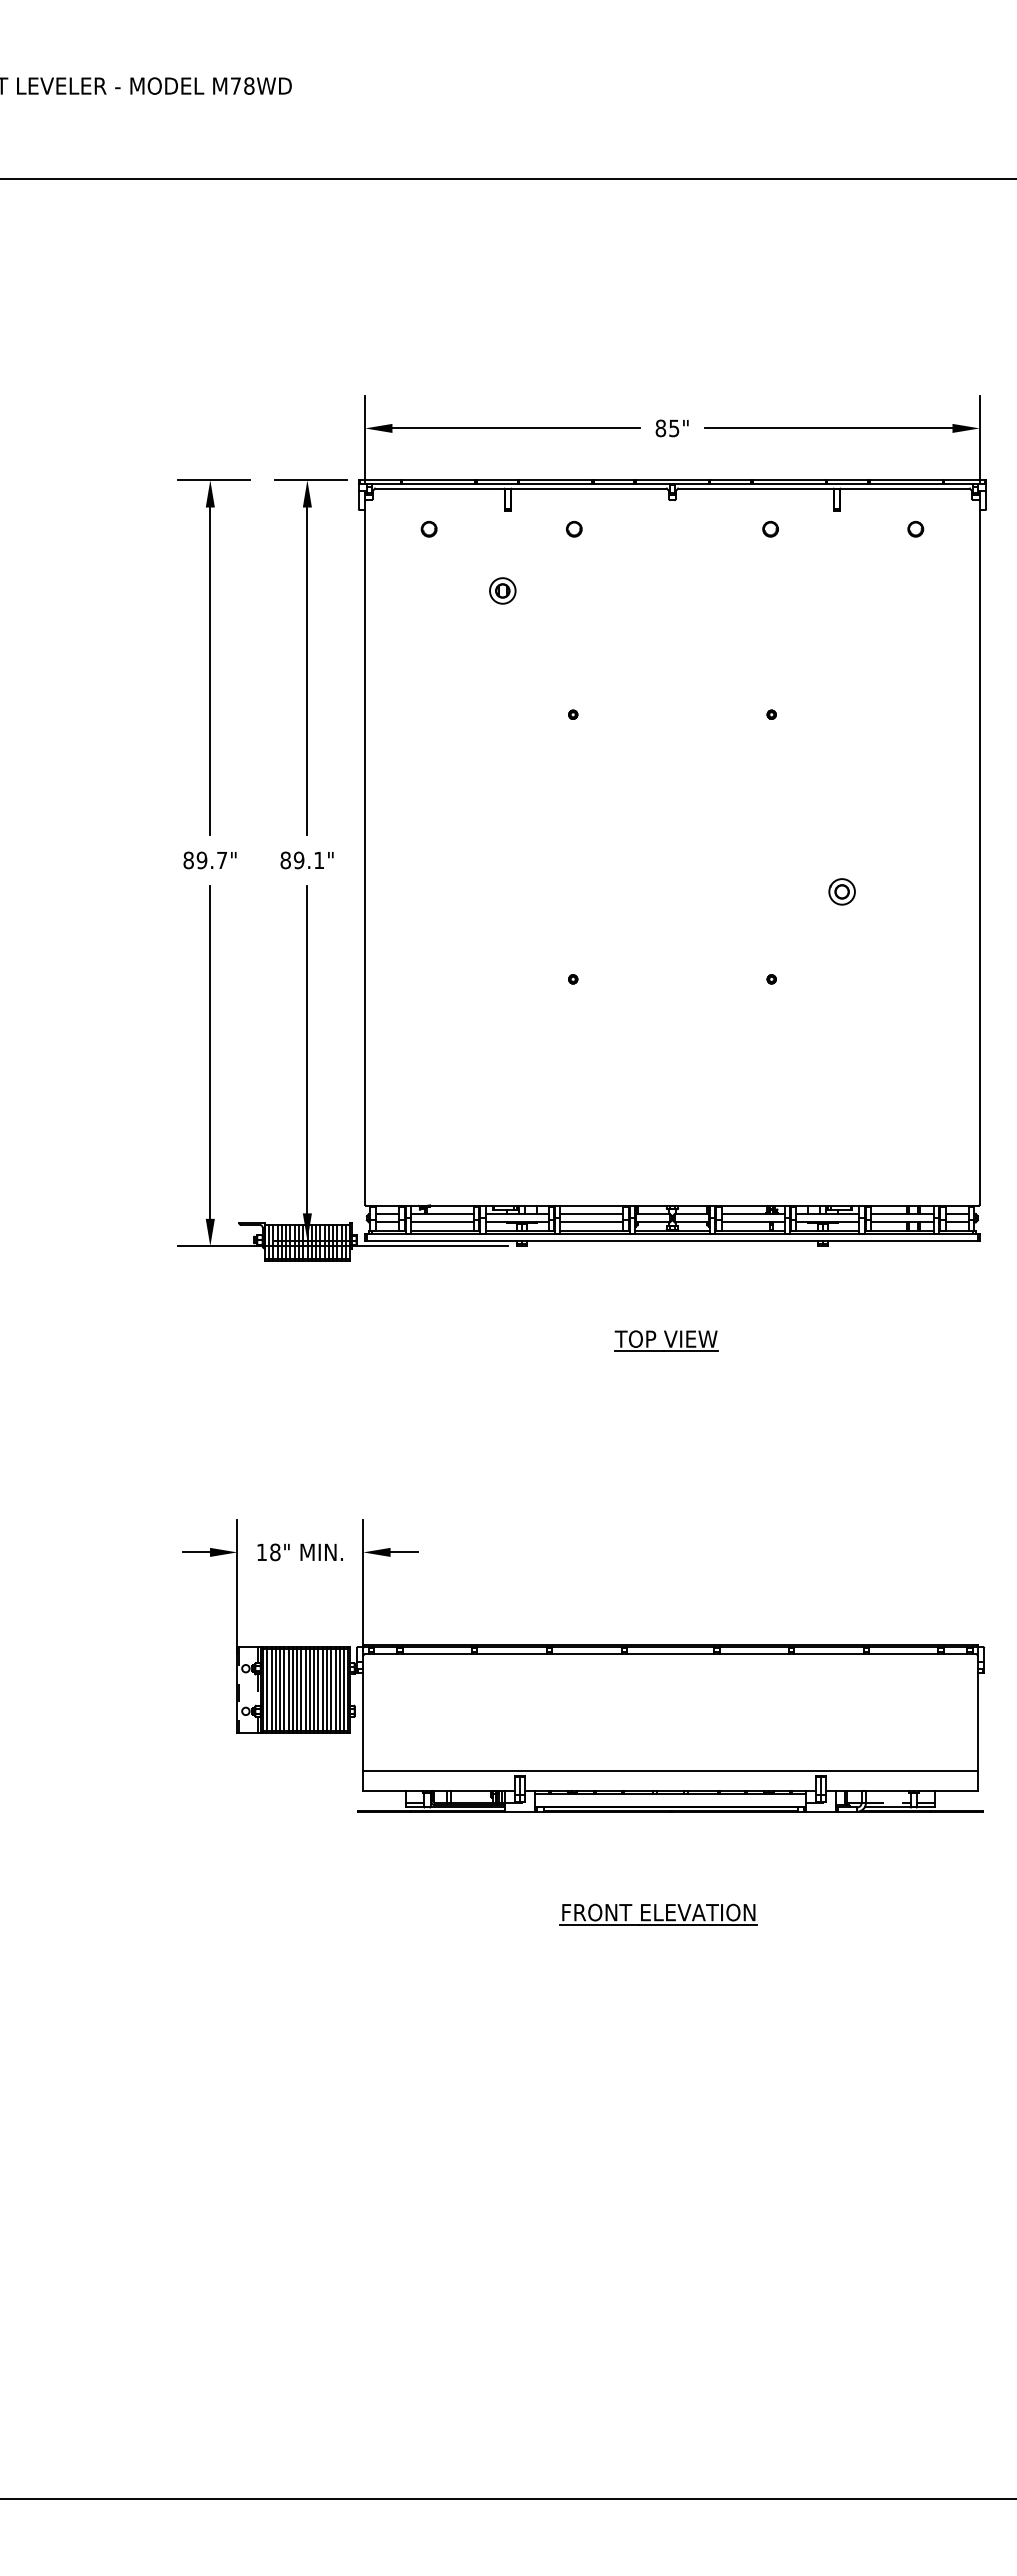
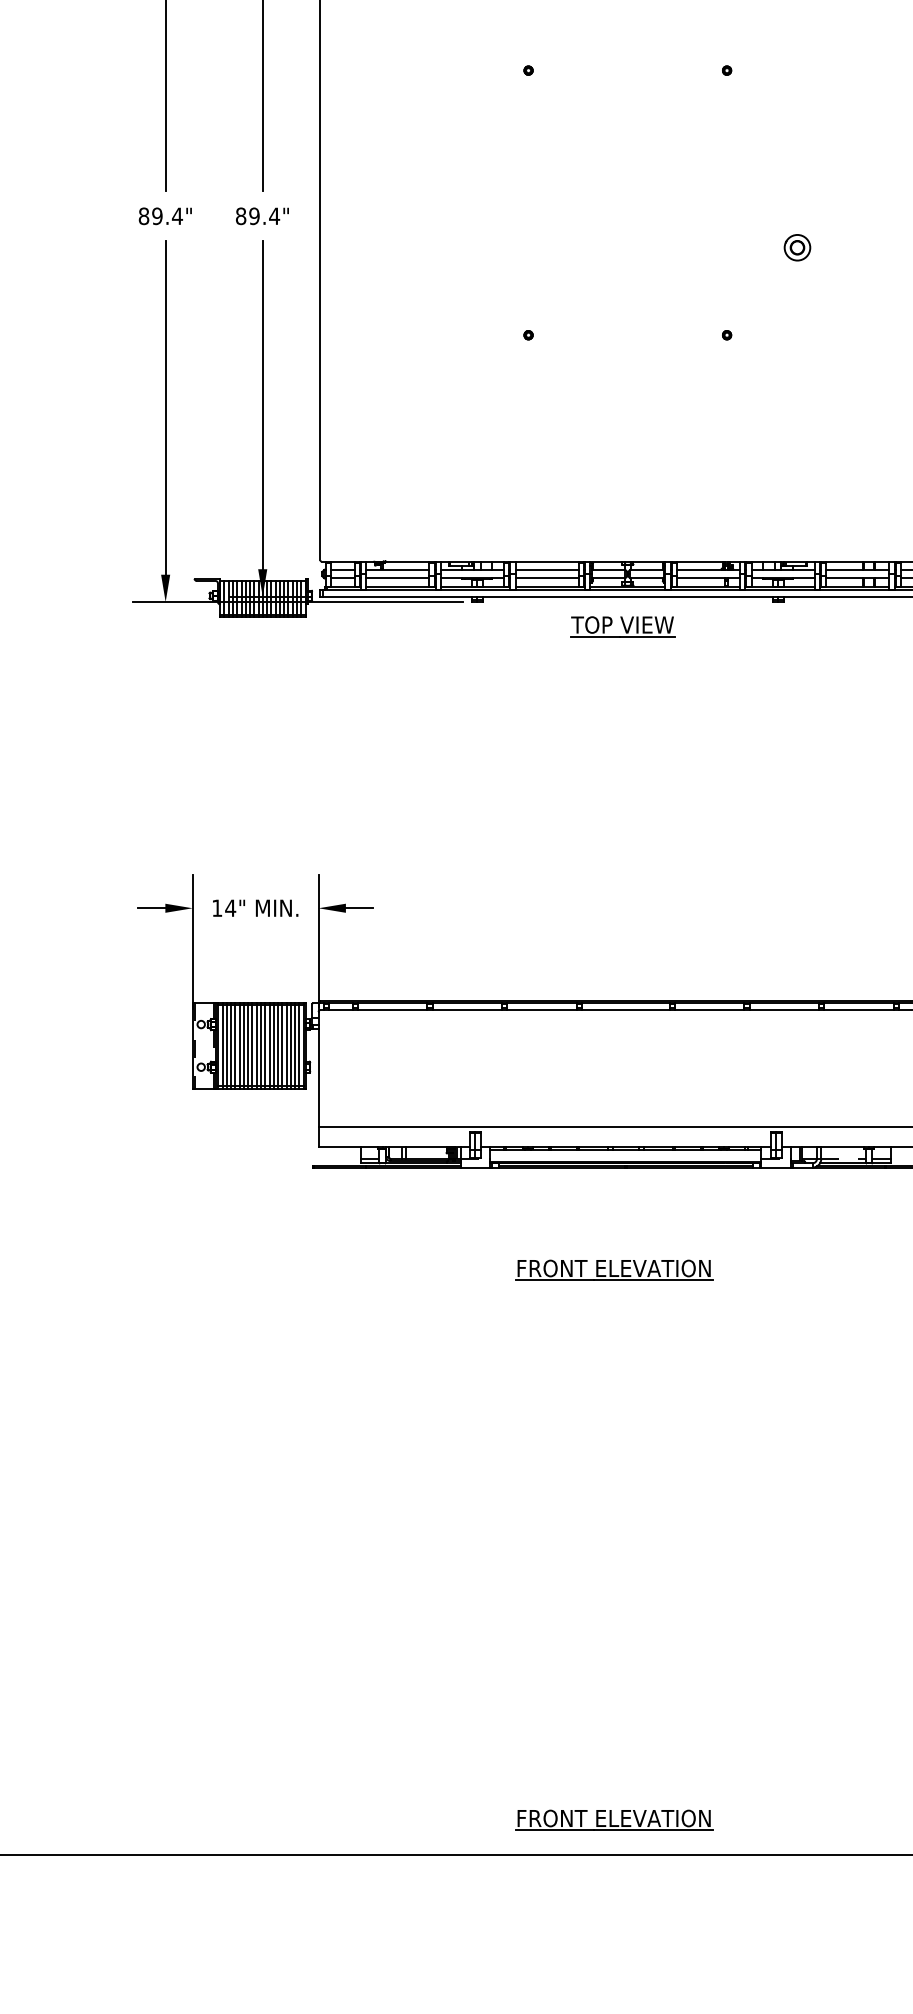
text: (221, 860) -> (176, 216), 89.7" -> 89.4"
text: (318, 860) -> (273, 216), 89.1" -> 89.4"
part: (666, 1340) -> (622, 626), moved
text: (274, 1552) -> (229, 908), 18" -> 14"
part: (658, 2464) -> (613, 1820), added

